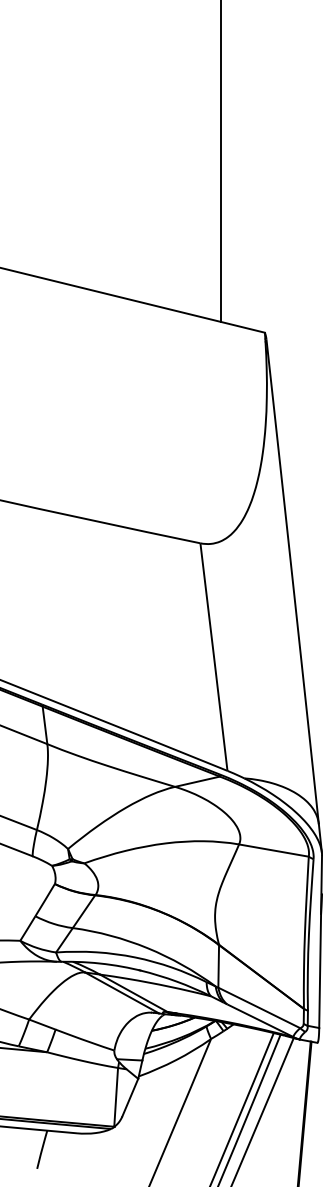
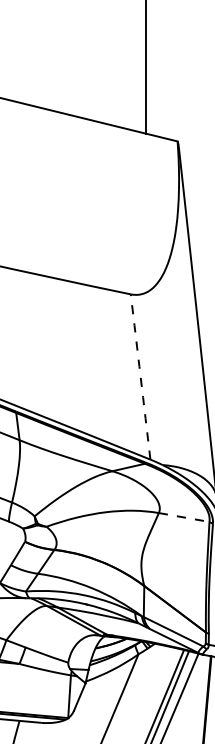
arc: (214, 657) -> (140, 377), solid -> dashed
line: (274, 850) -> (184, 517), solid -> dashed

